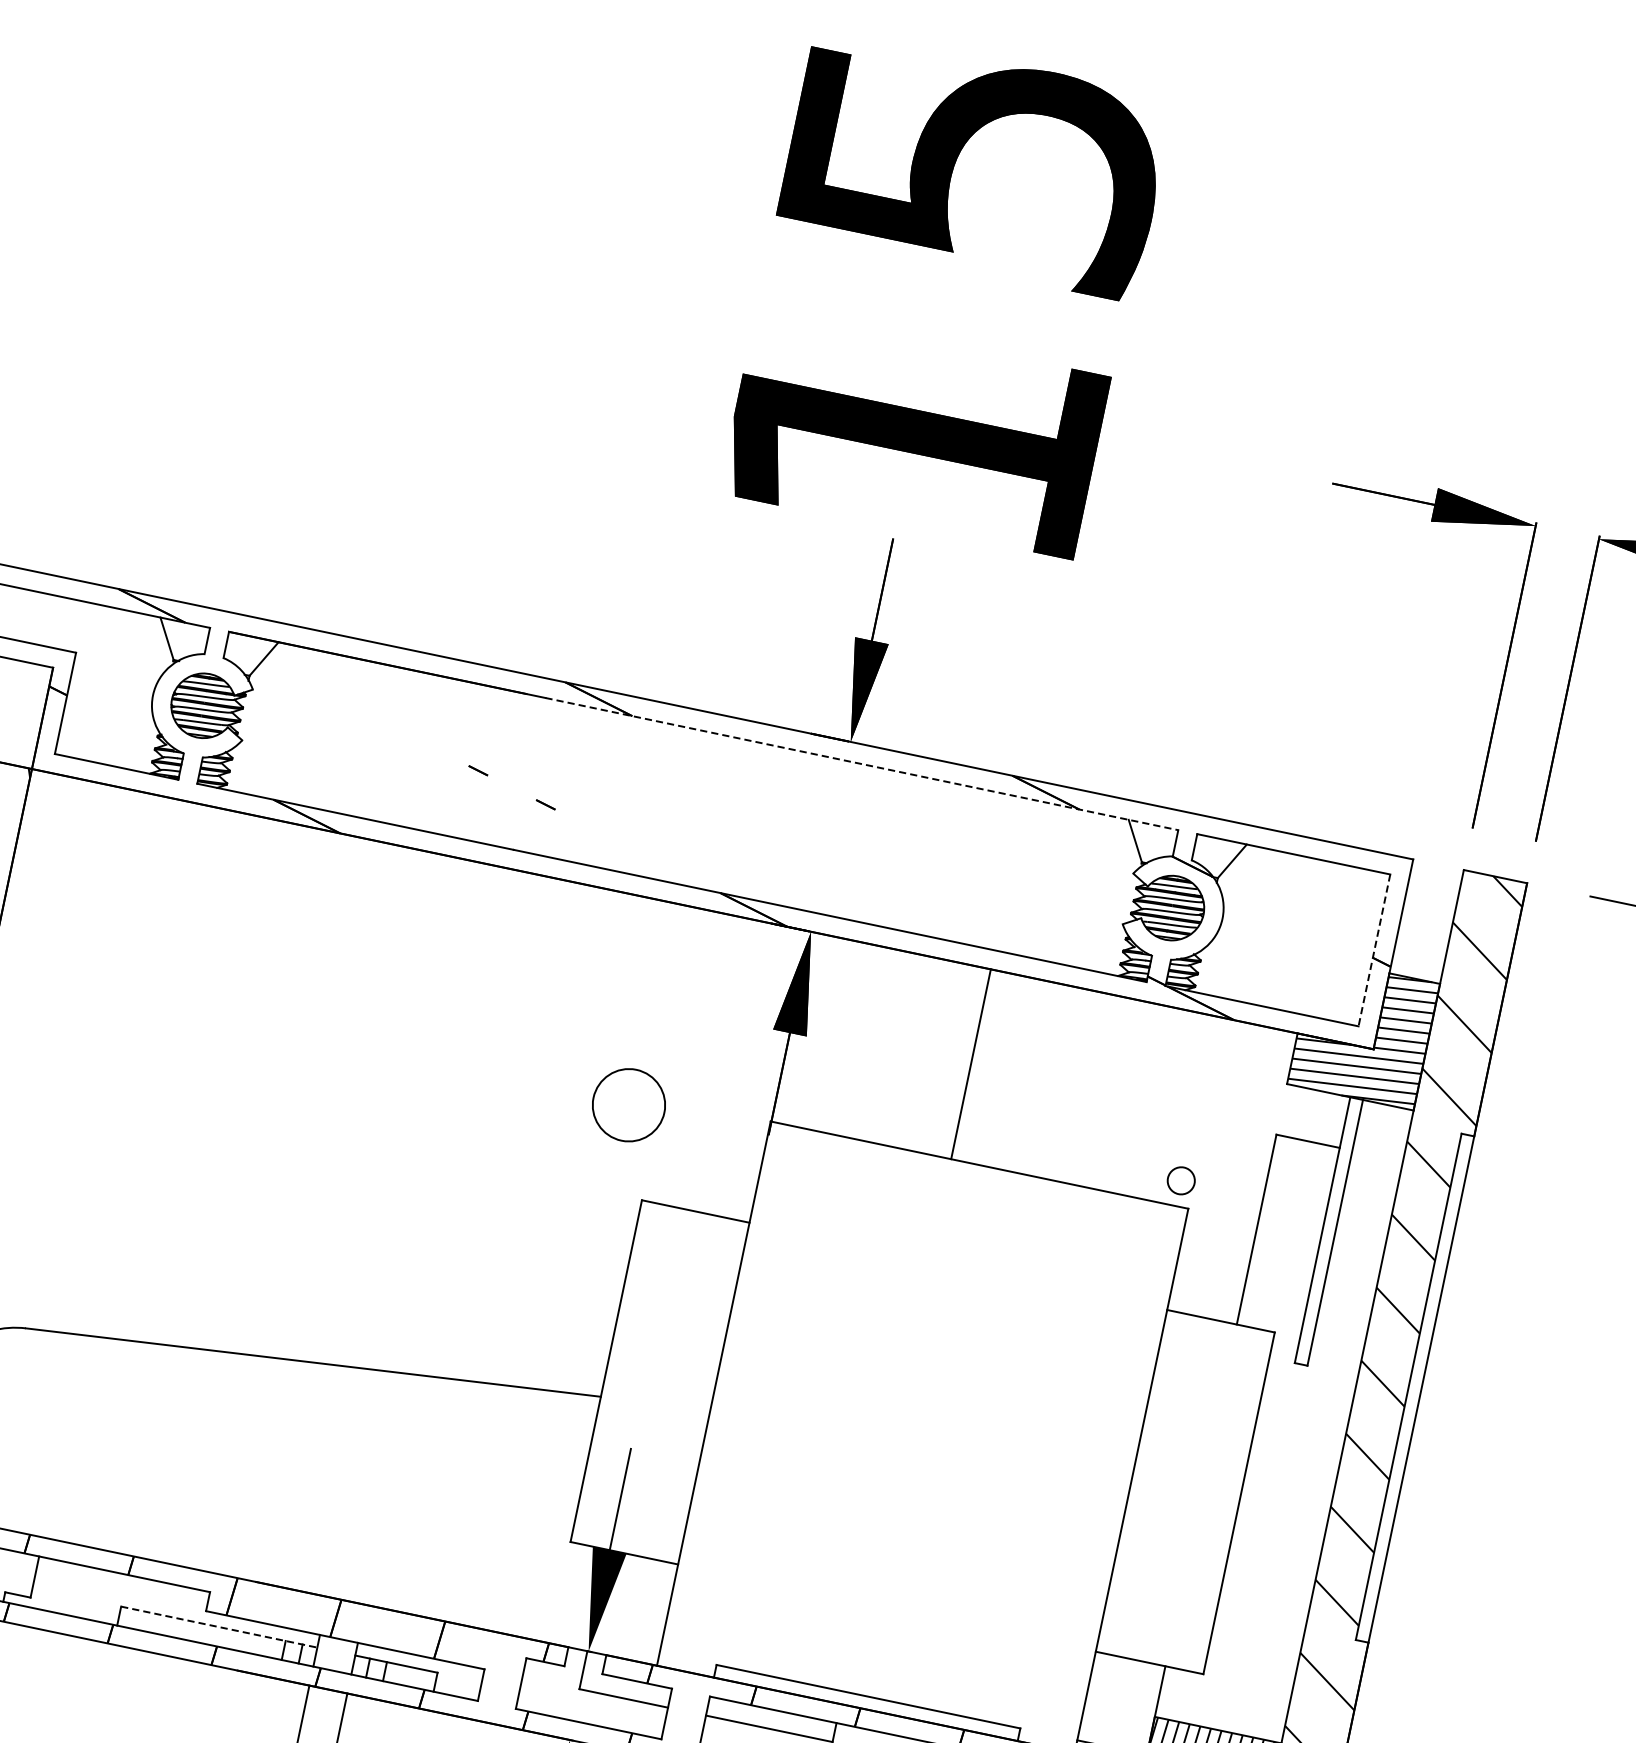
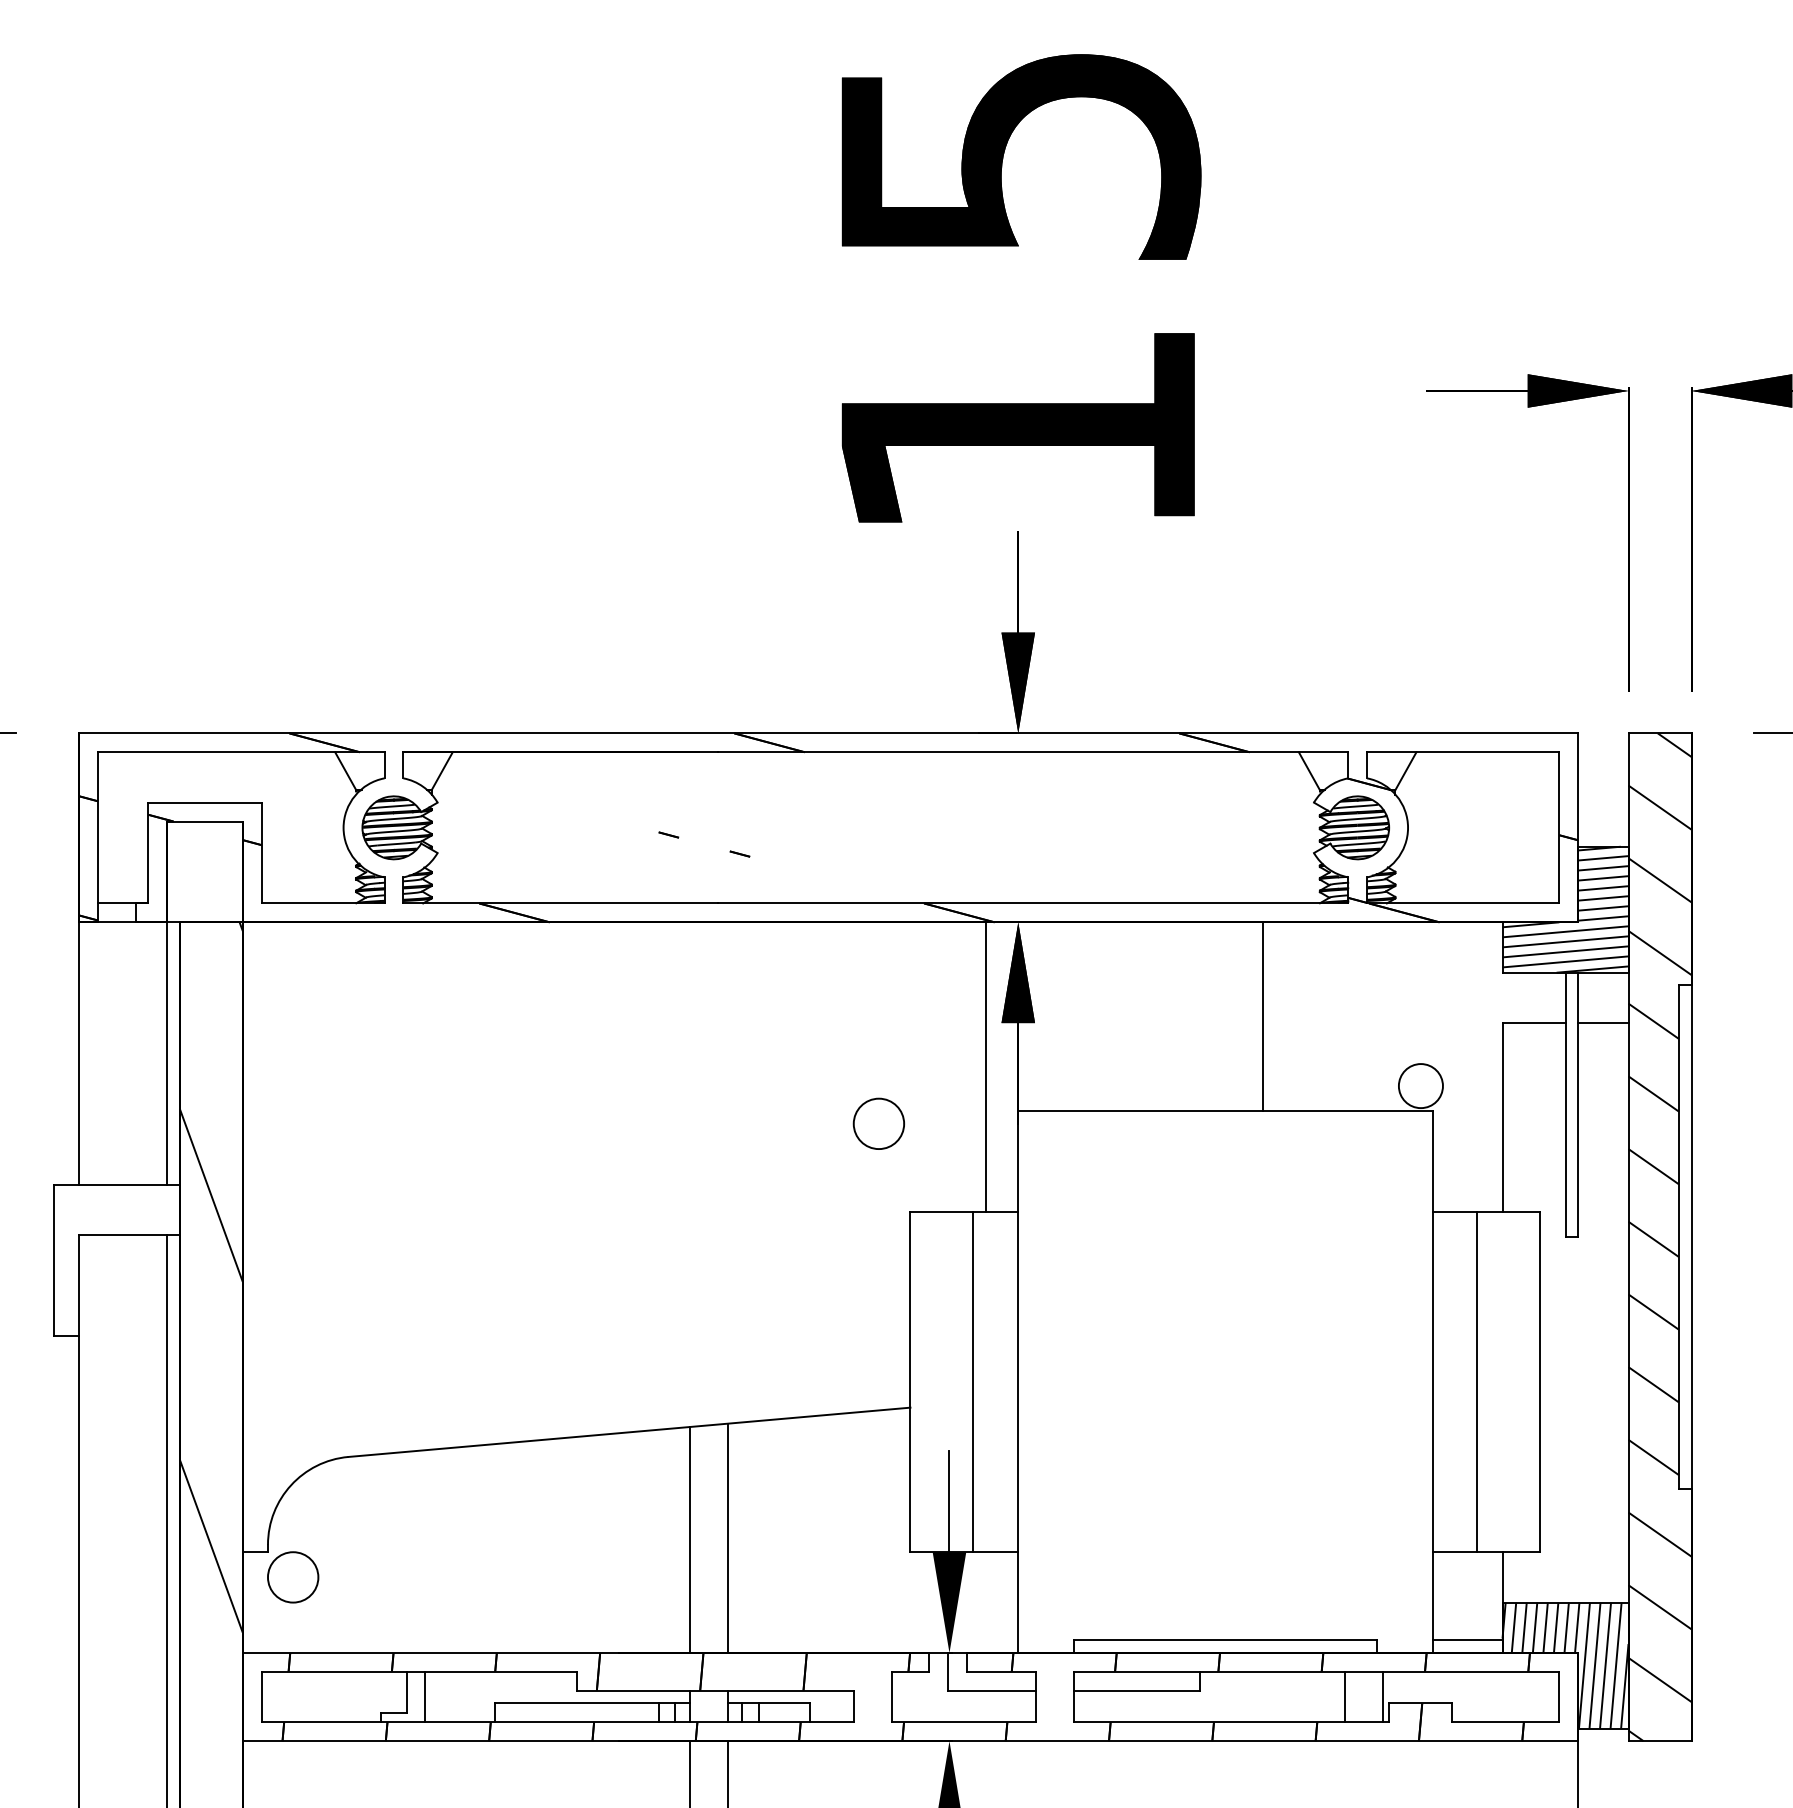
line: (862, 764) -> (1033, 752), dashed -> solid
line: (1374, 950) -> (1559, 827), dashed -> solid
line: (971, 1064) -> (1263, 1016), moved
line: (748, 1070) -> (986, 1067), added
circle: (628, 1104) -> (878, 1123), size x0.71
line: (1377, 1156) -> (1603, 1023), added
circle: (1180, 1181) -> (1420, 1086), size x1.67
line: (669, 1384) -> (973, 1382), added
line: (352, 1483) -> (690, 1539), added
line: (389, 1488) -> (727, 1537), added
line: (1175, 1490) -> (1477, 1382), added
line: (53, 1585) -> (425, 1696), added
line: (219, 1627) -> (592, 1703), dashed -> solid

